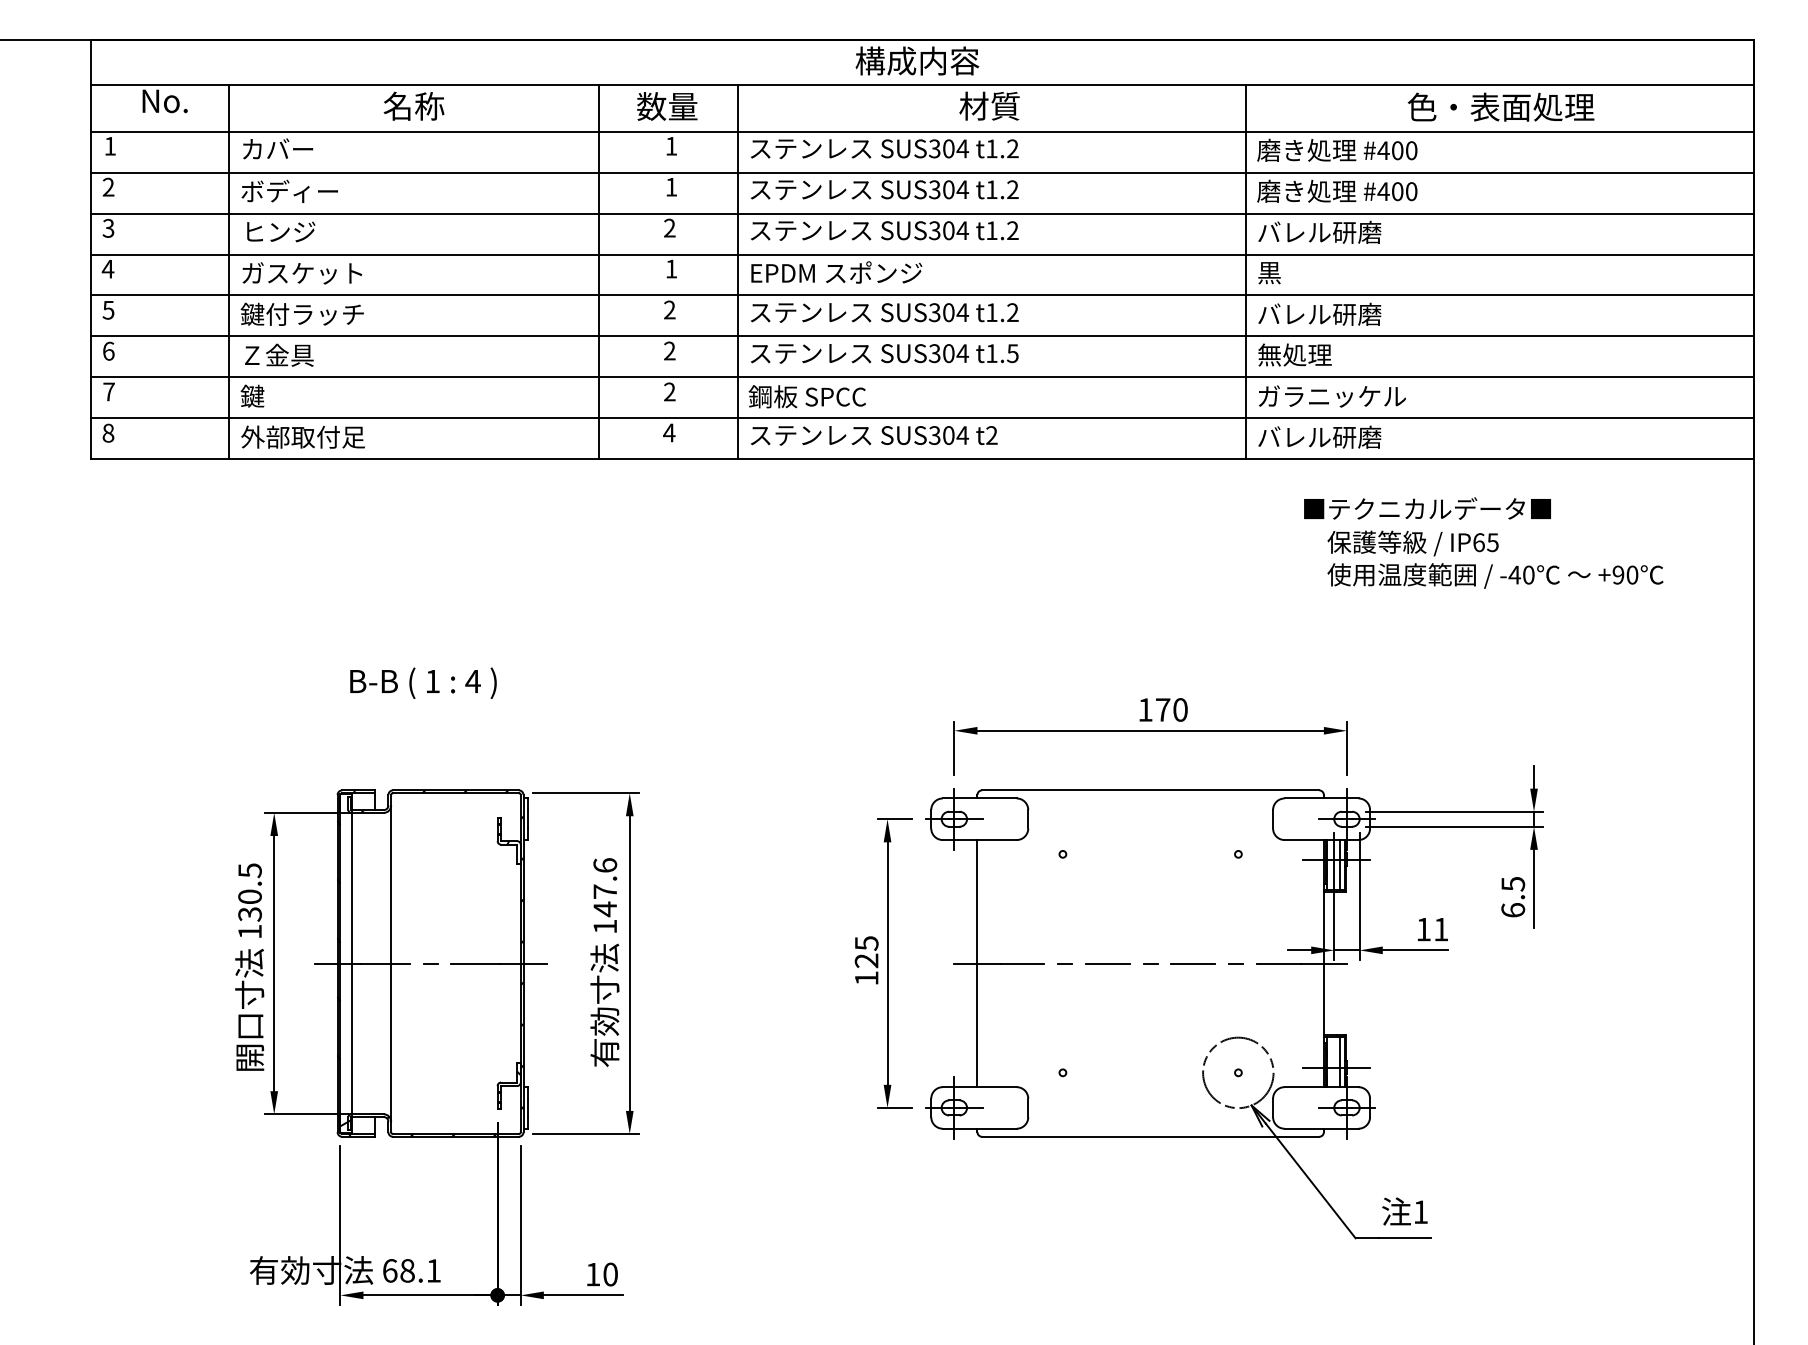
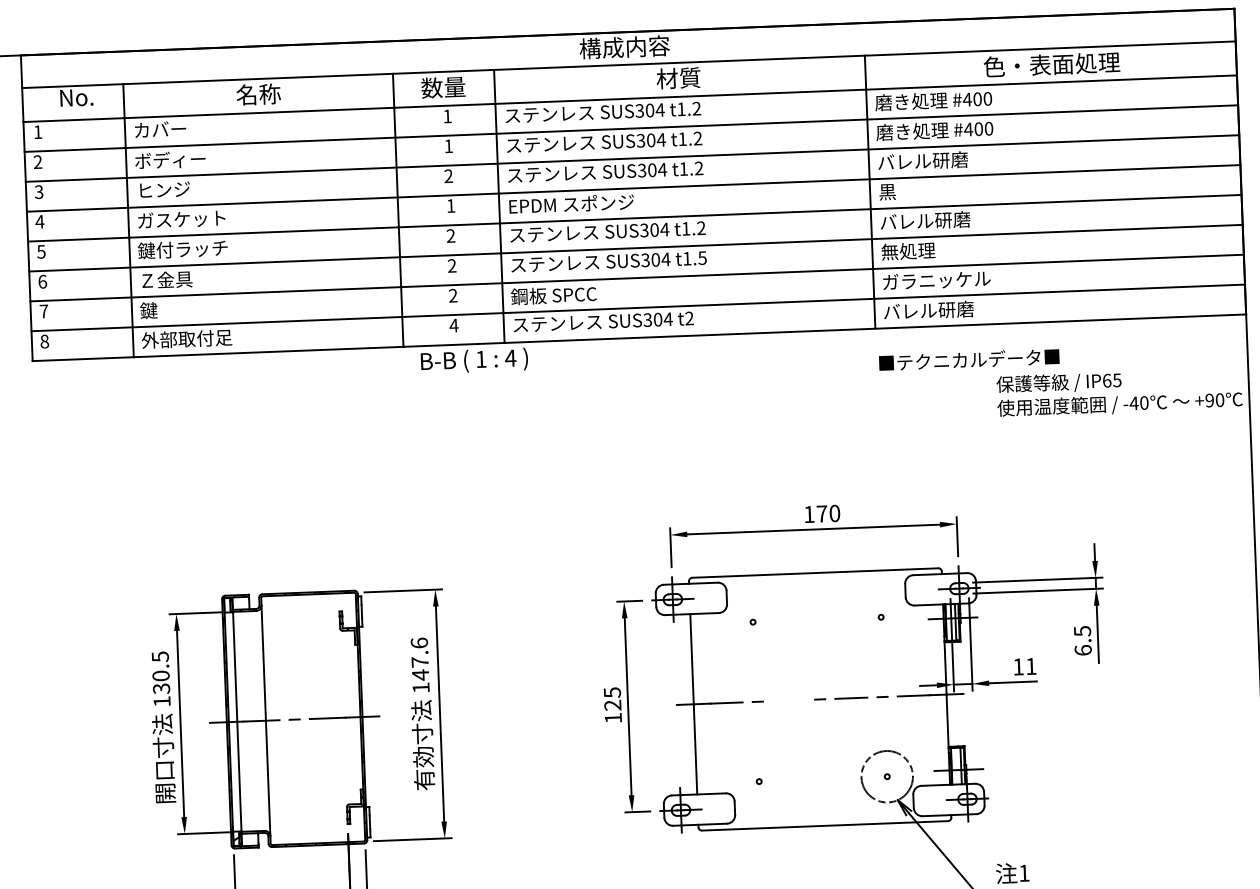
text: (1427, 508) -> (969, 359), moved
text: (1495, 559) -> (1119, 392), moved
text: (423, 682) -> (474, 360), moved
line: (1107, 963) -> (788, 700), removed

